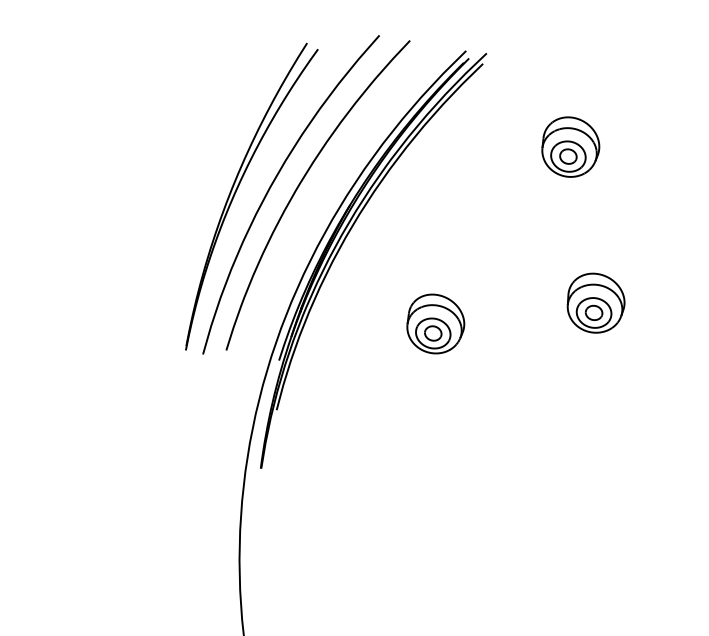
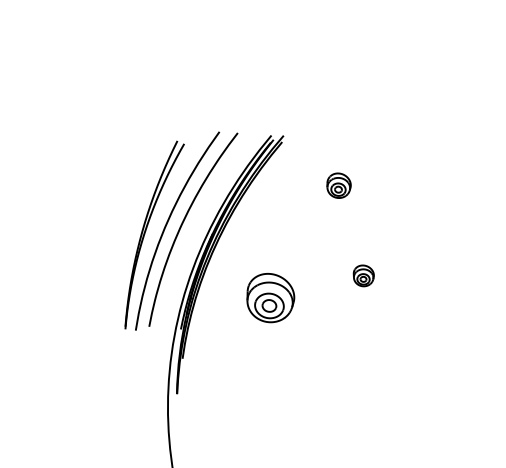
part: (569, 146) -> (338, 185), size x0.7
part: (595, 302) -> (363, 275), size x0.6
part: (435, 324) -> (270, 298), size x1.4

